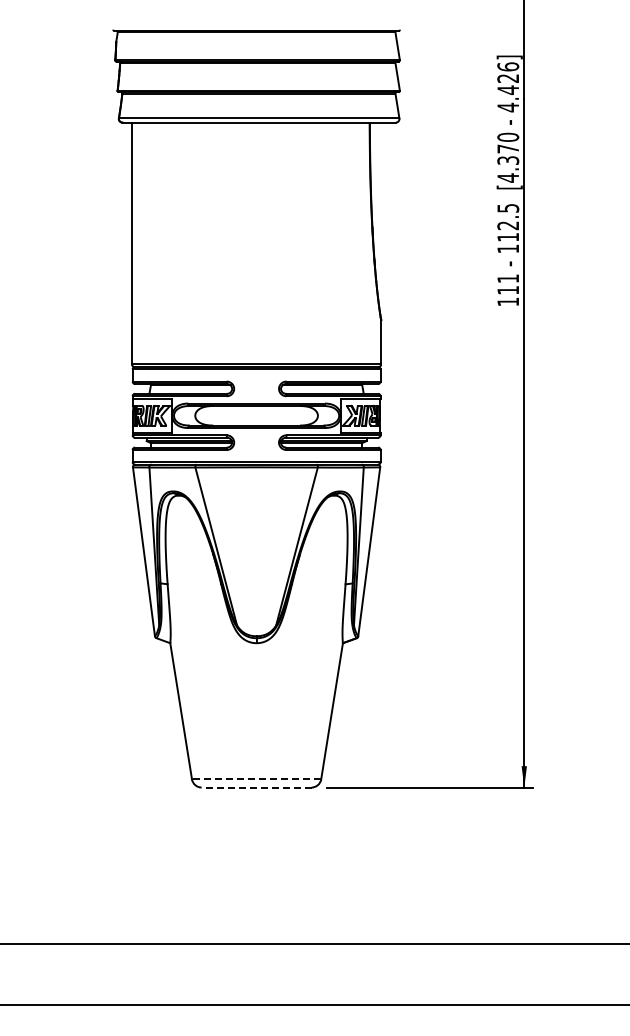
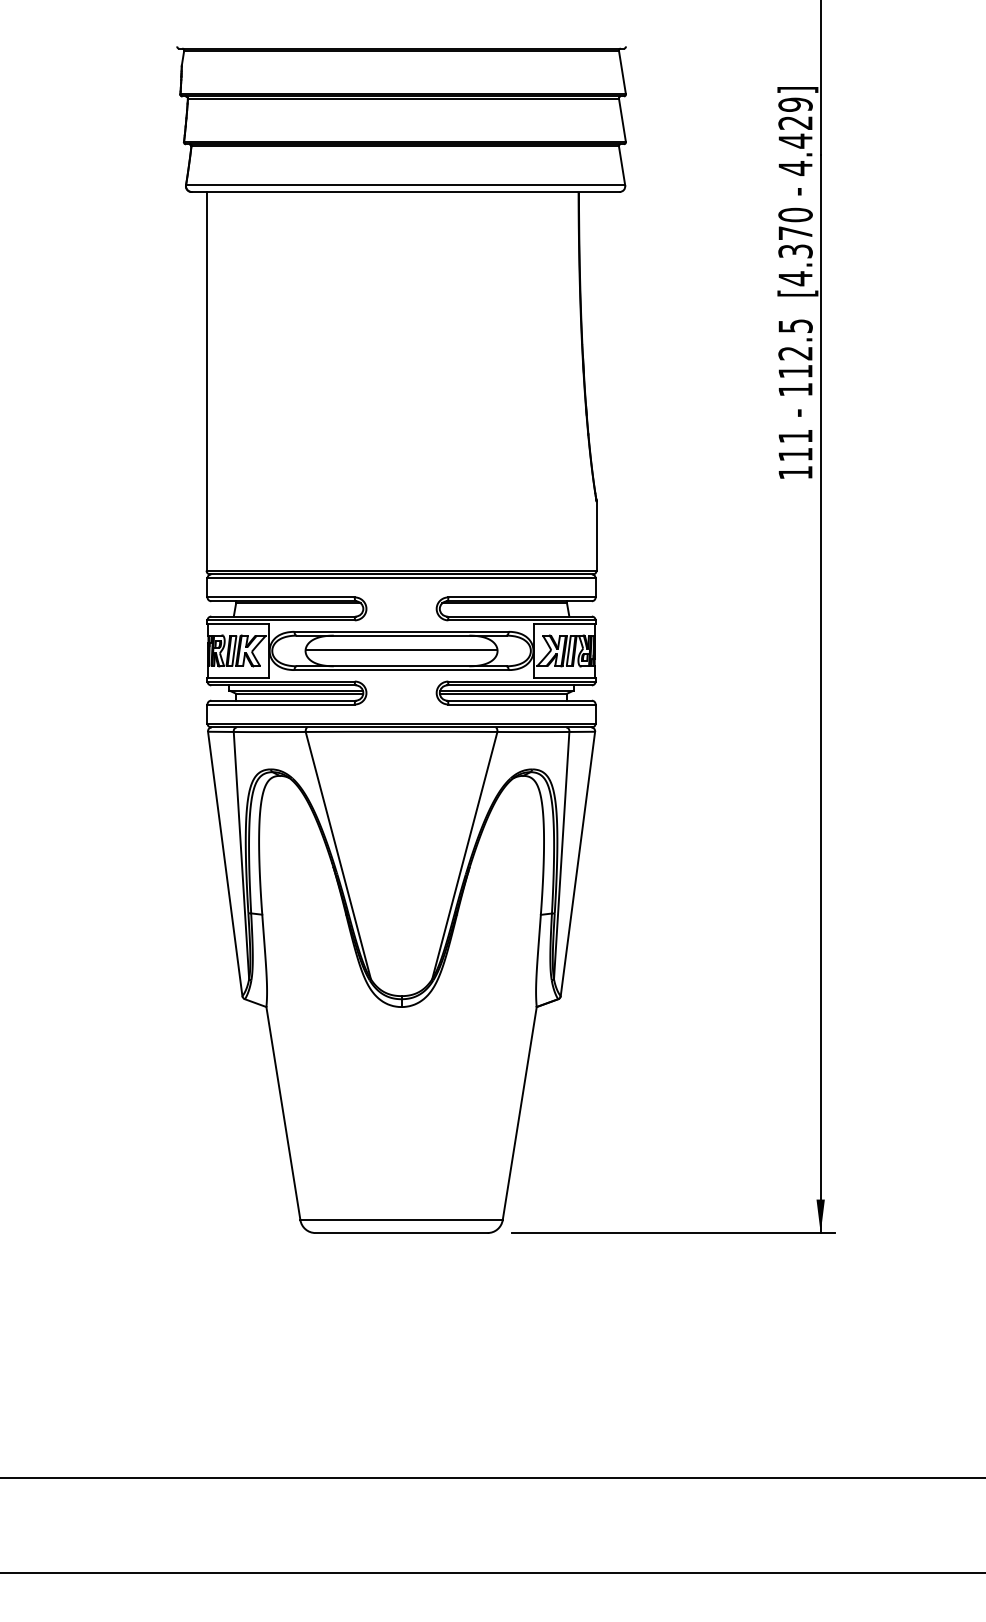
text: (508, 66) -> (795, 104), 4.426] -> 4.429]
line: (256, 414) -> (401, 648), added
line: (256, 779) -> (401, 1220), dashed -> solid
line: (256, 787) -> (401, 1232), dashed -> solid

